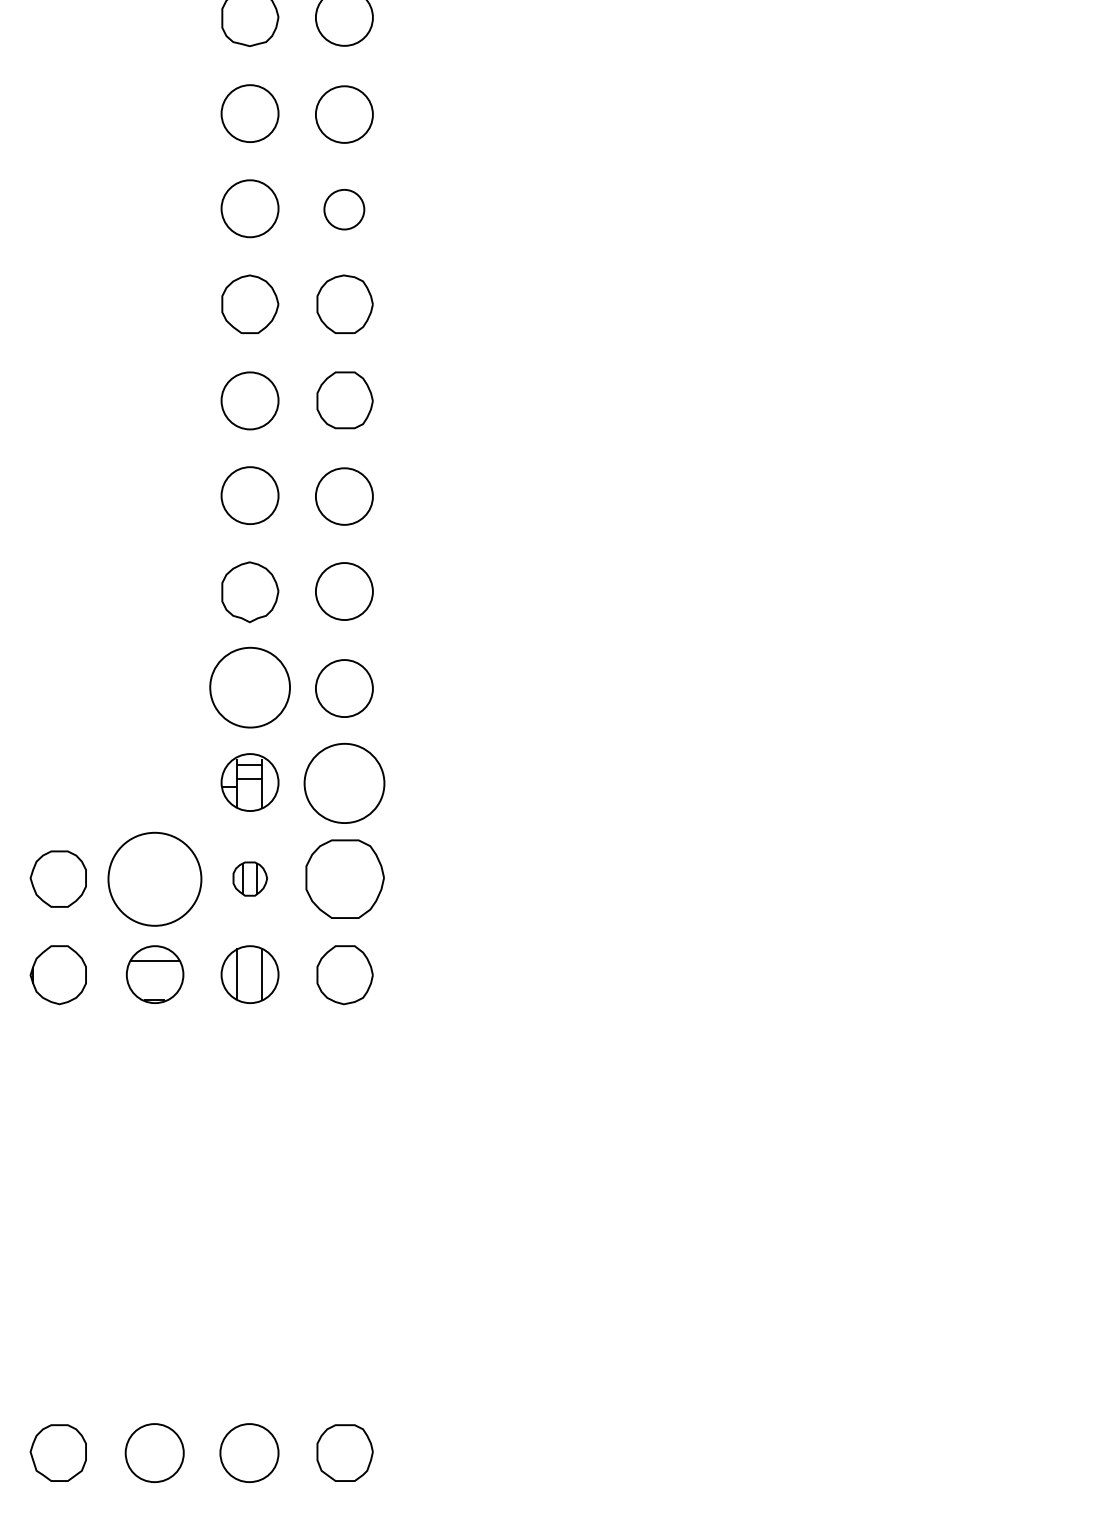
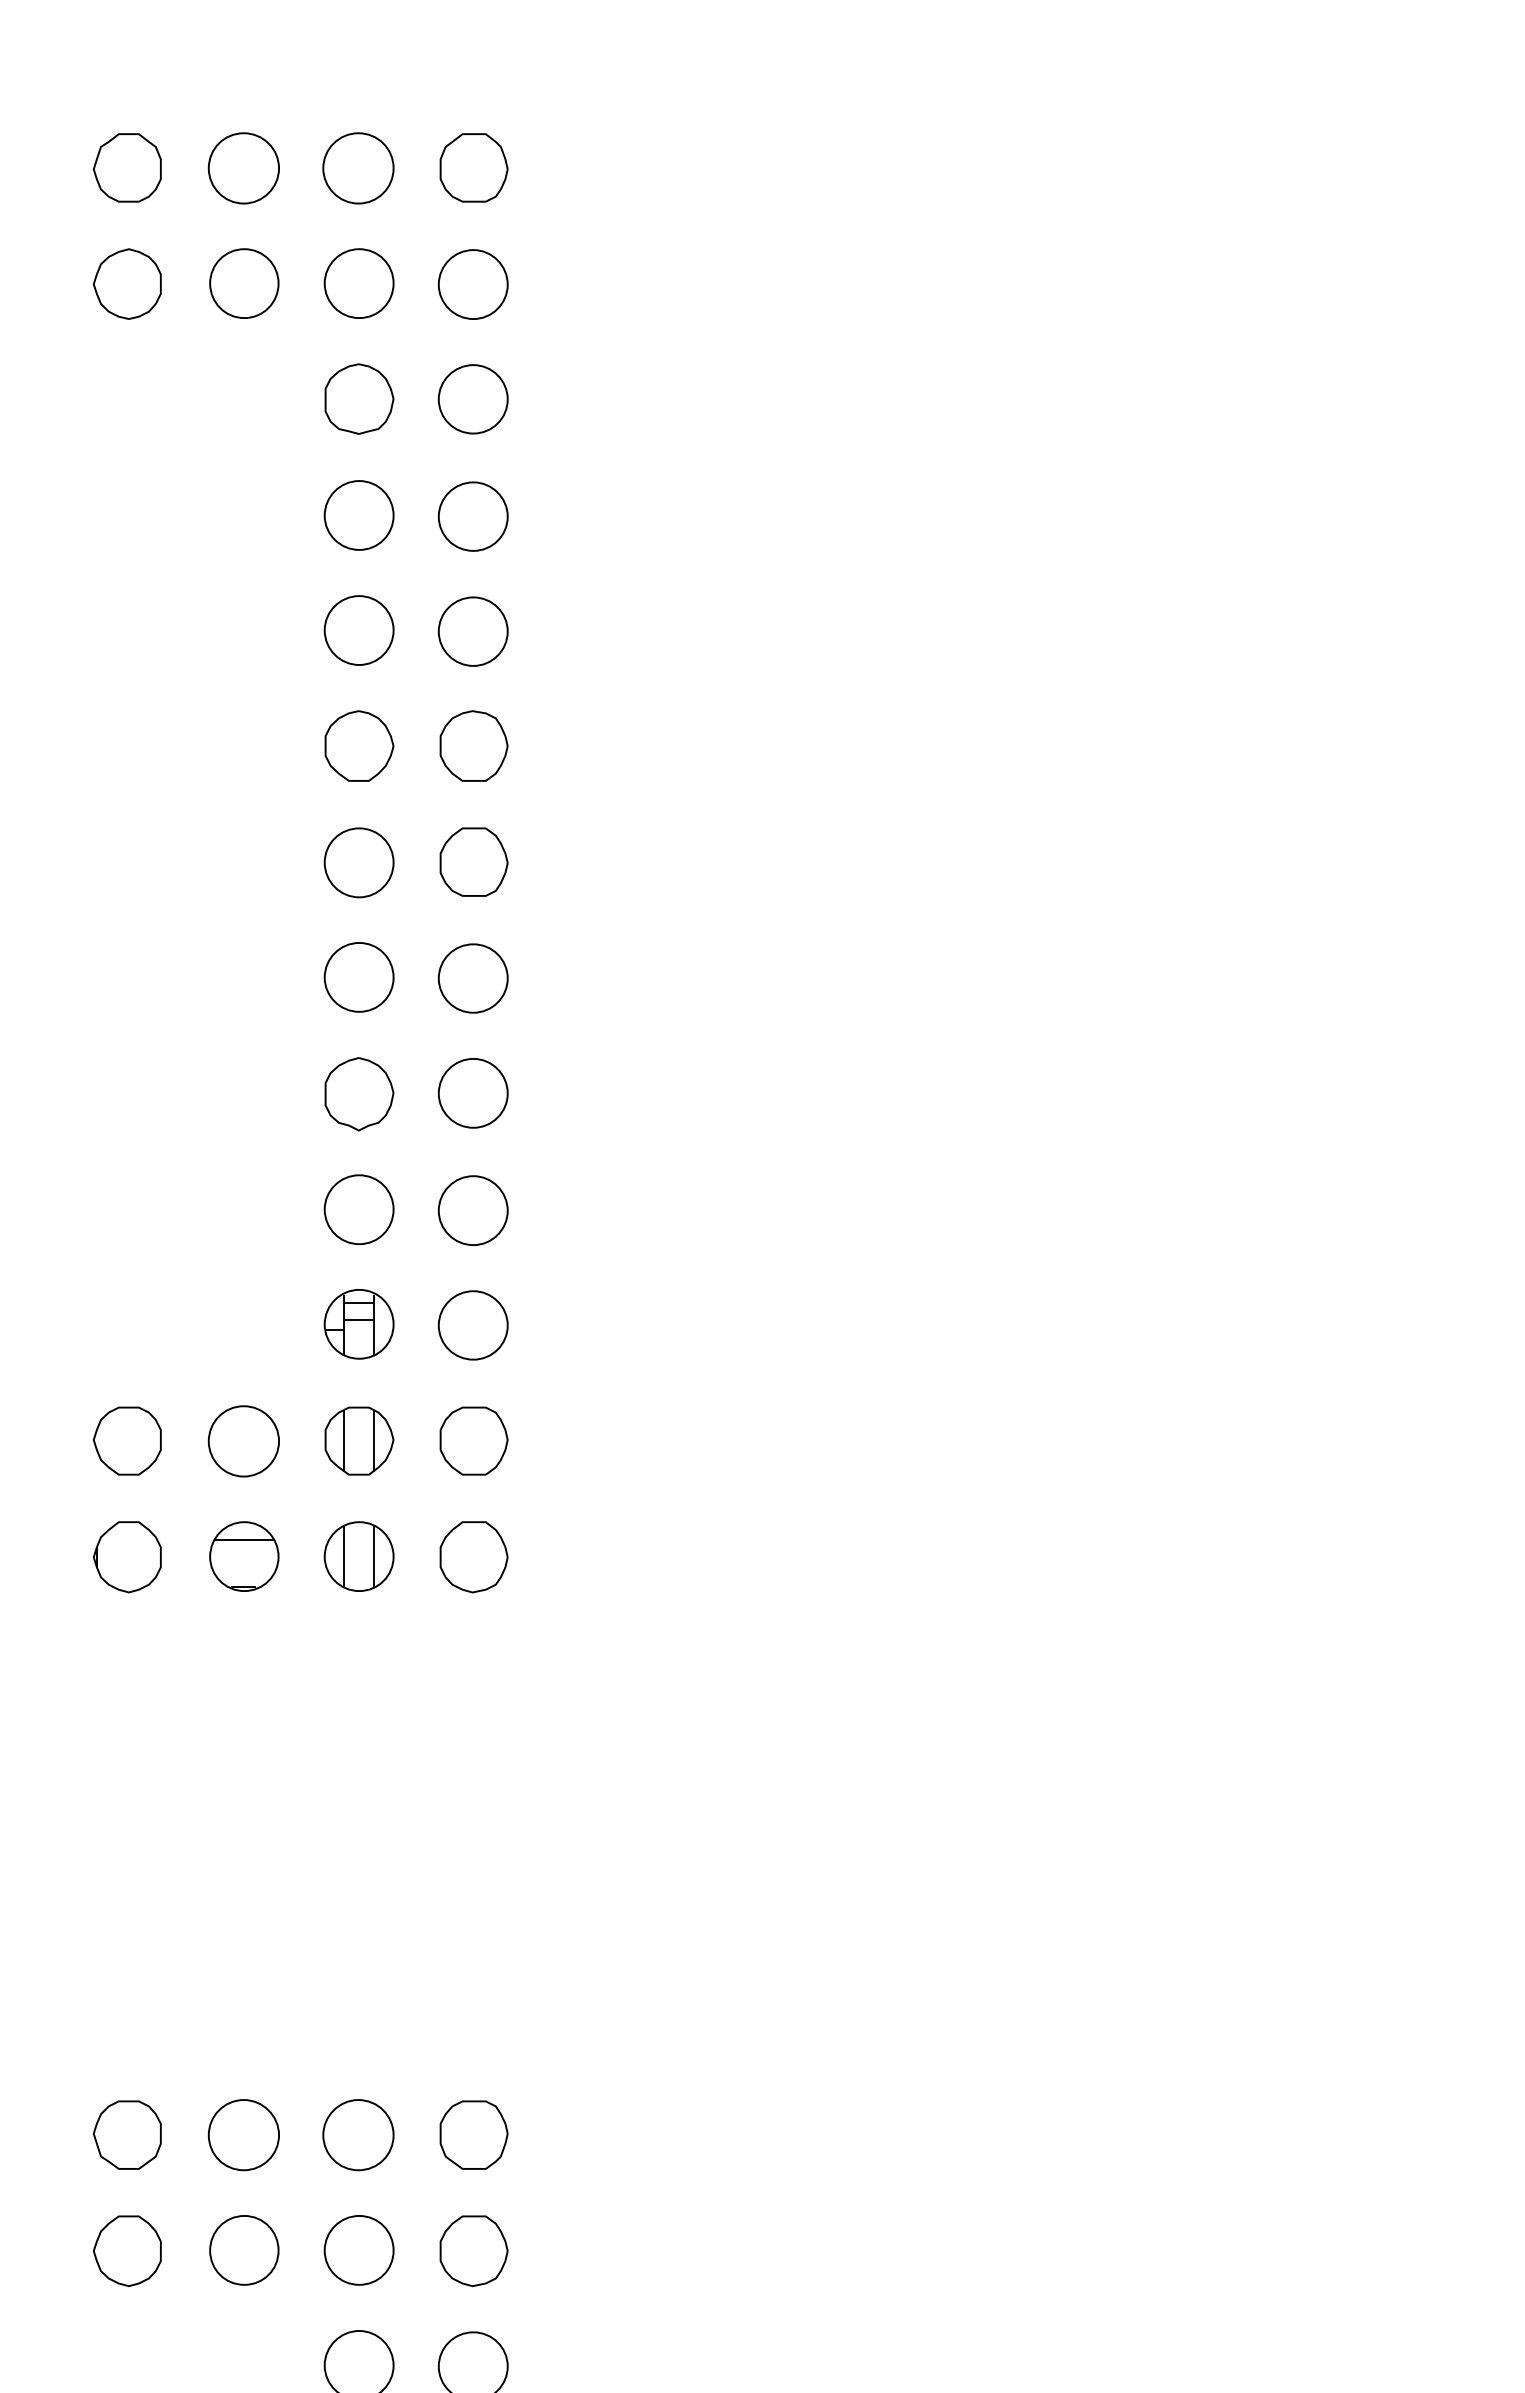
part: (343, 209) -> (472, 631), size x1.43
part: (249, 687) -> (358, 1209), size x0.71
part: (343, 783) -> (472, 1325), size x0.71
part: (250, 878) -> (359, 1440), size x1.67
part: (344, 878) -> (473, 1440), size x0.71
part: (154, 879) -> (243, 1441), size x0.62

